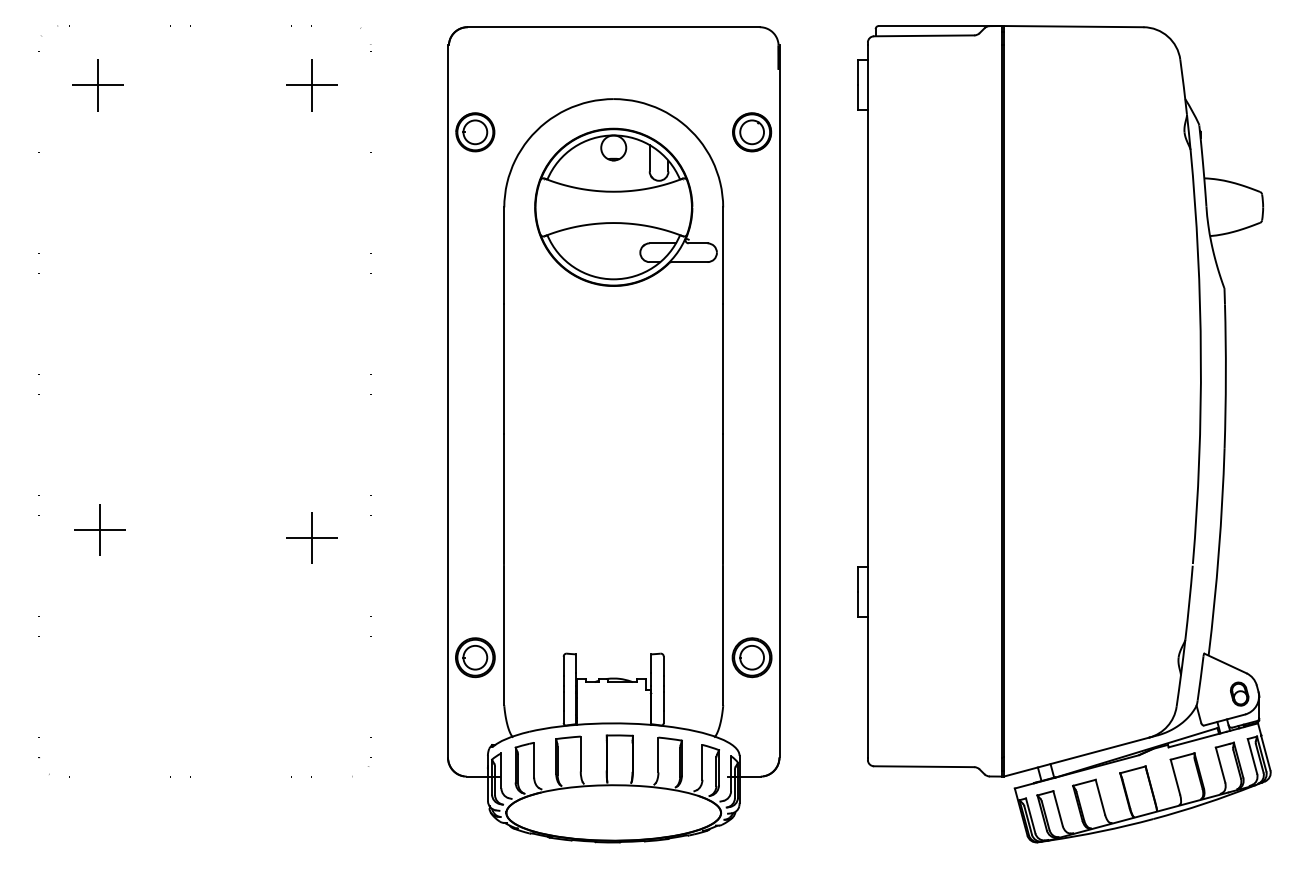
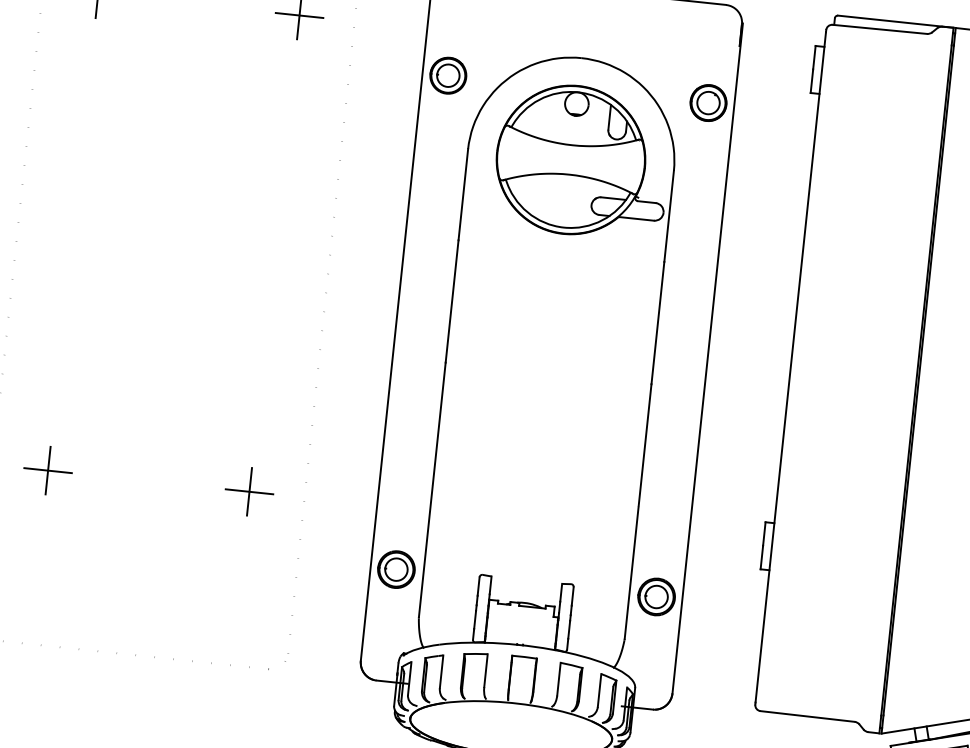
part: (99, 529) -> (47, 470), moved
part: (311, 537) -> (248, 491), moved

